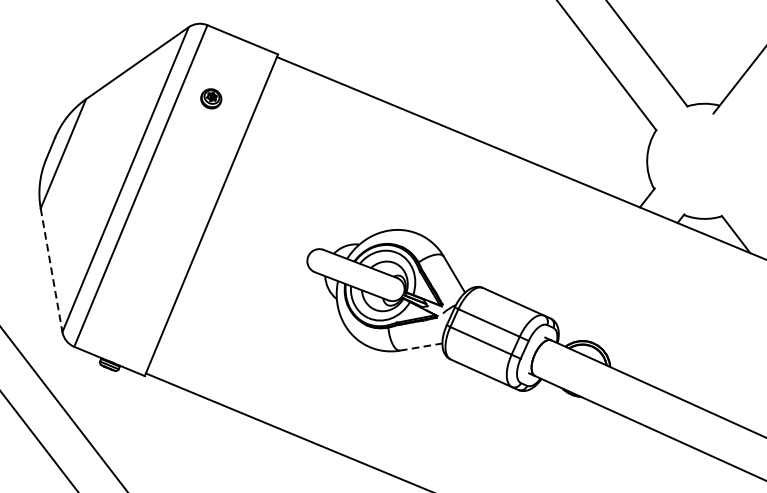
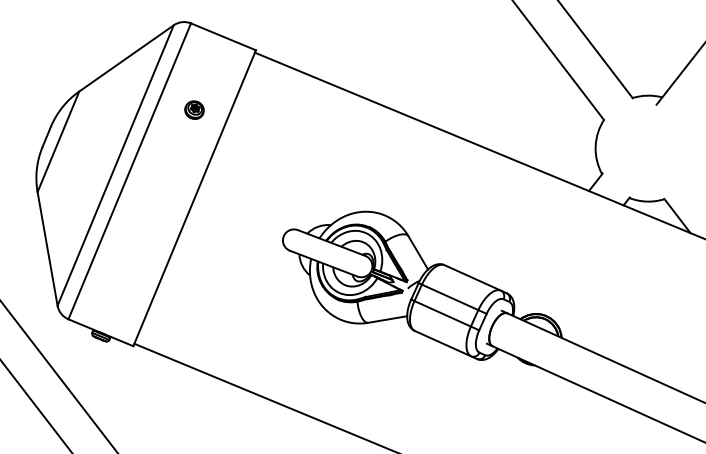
part: (211, 98) -> (194, 109), moved
line: (51, 269) -> (47, 248), dashed -> solid
line: (420, 347) -> (387, 319), dashed -> solid

